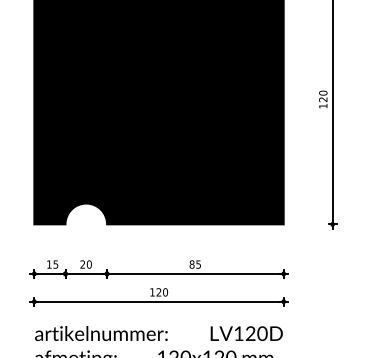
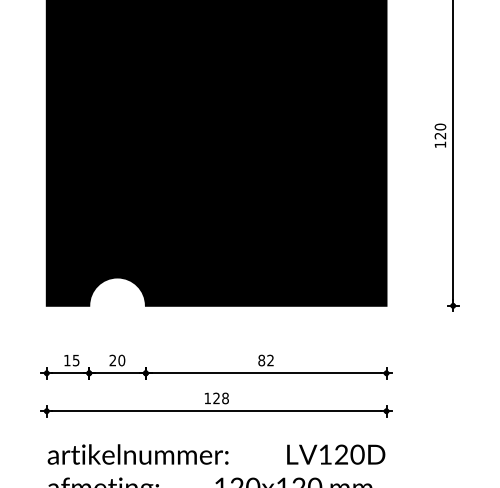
text: (198, 264) -> (270, 360), 85 -> 82
text: (165, 292) -> (225, 398), 120 -> 128

